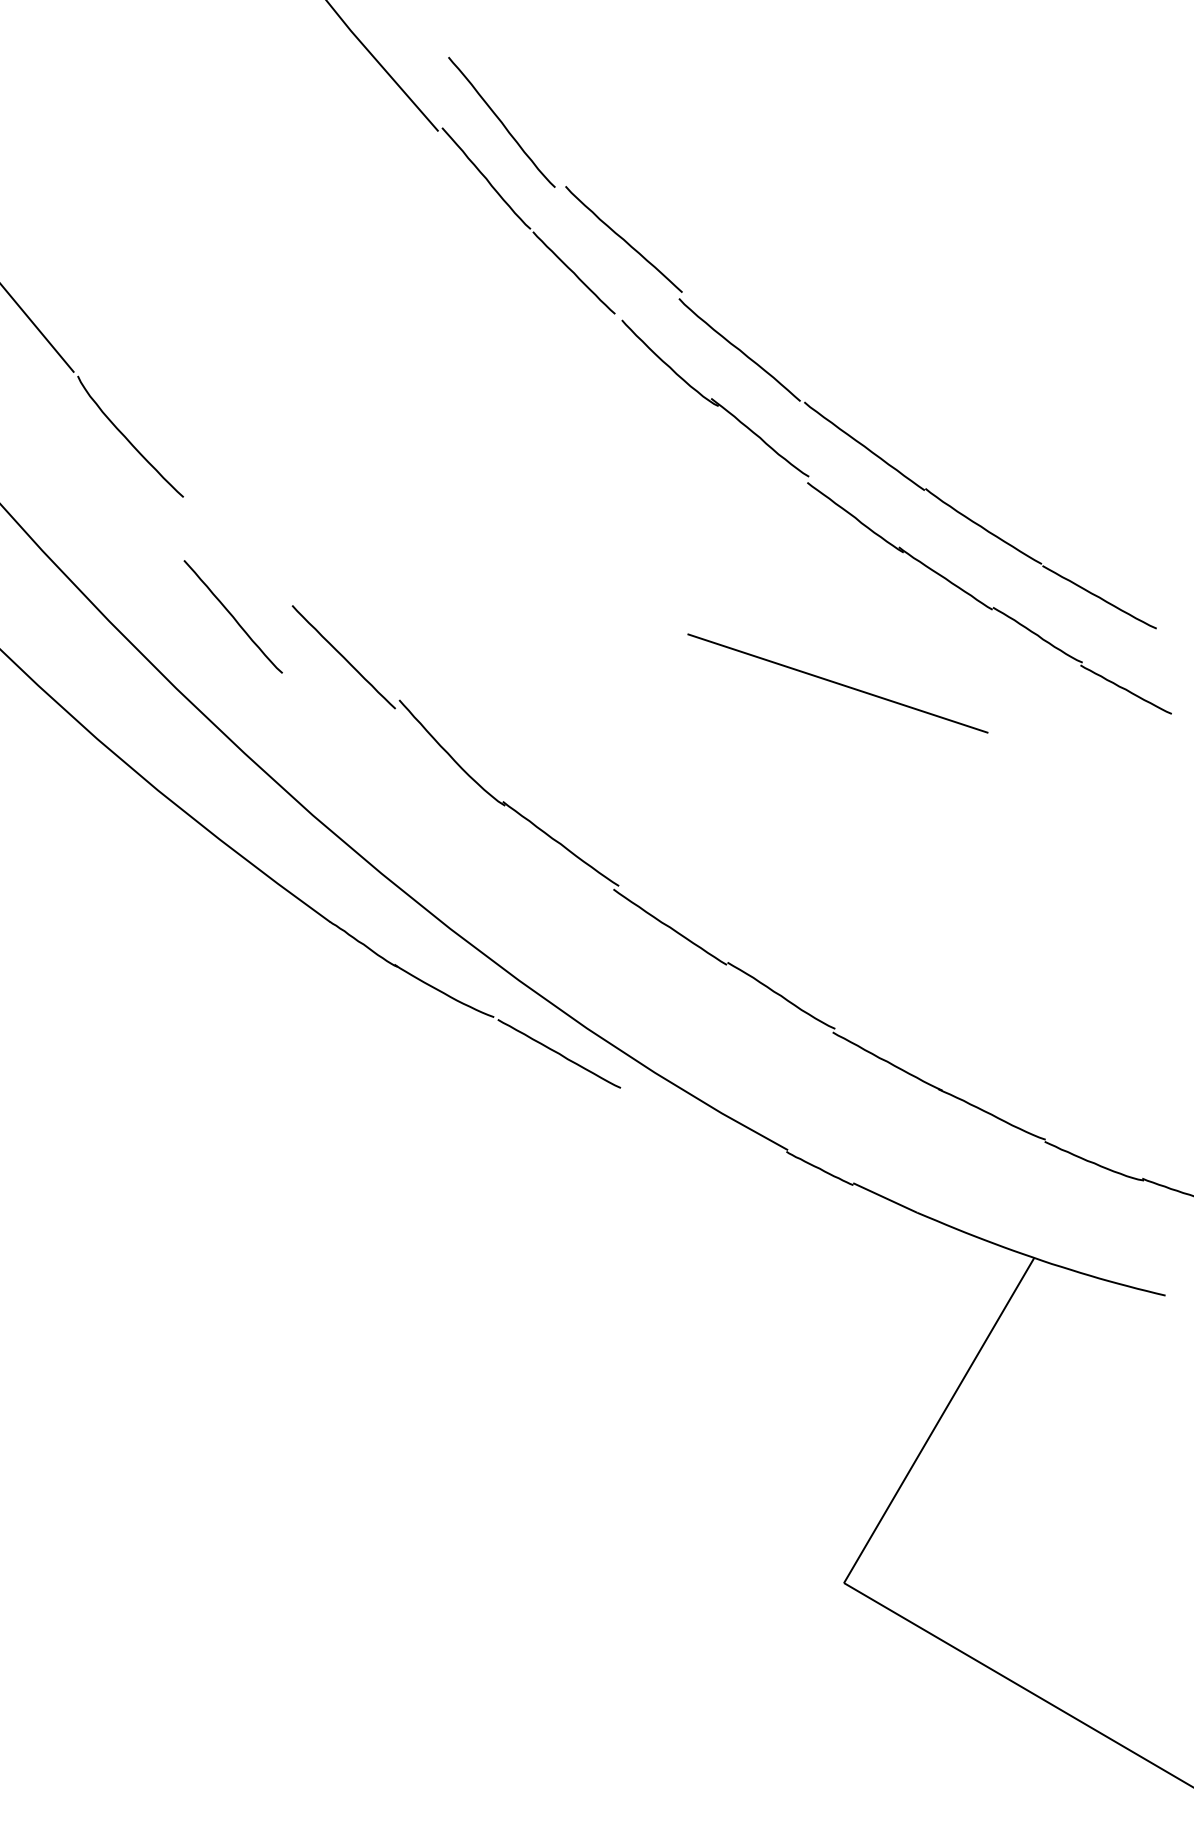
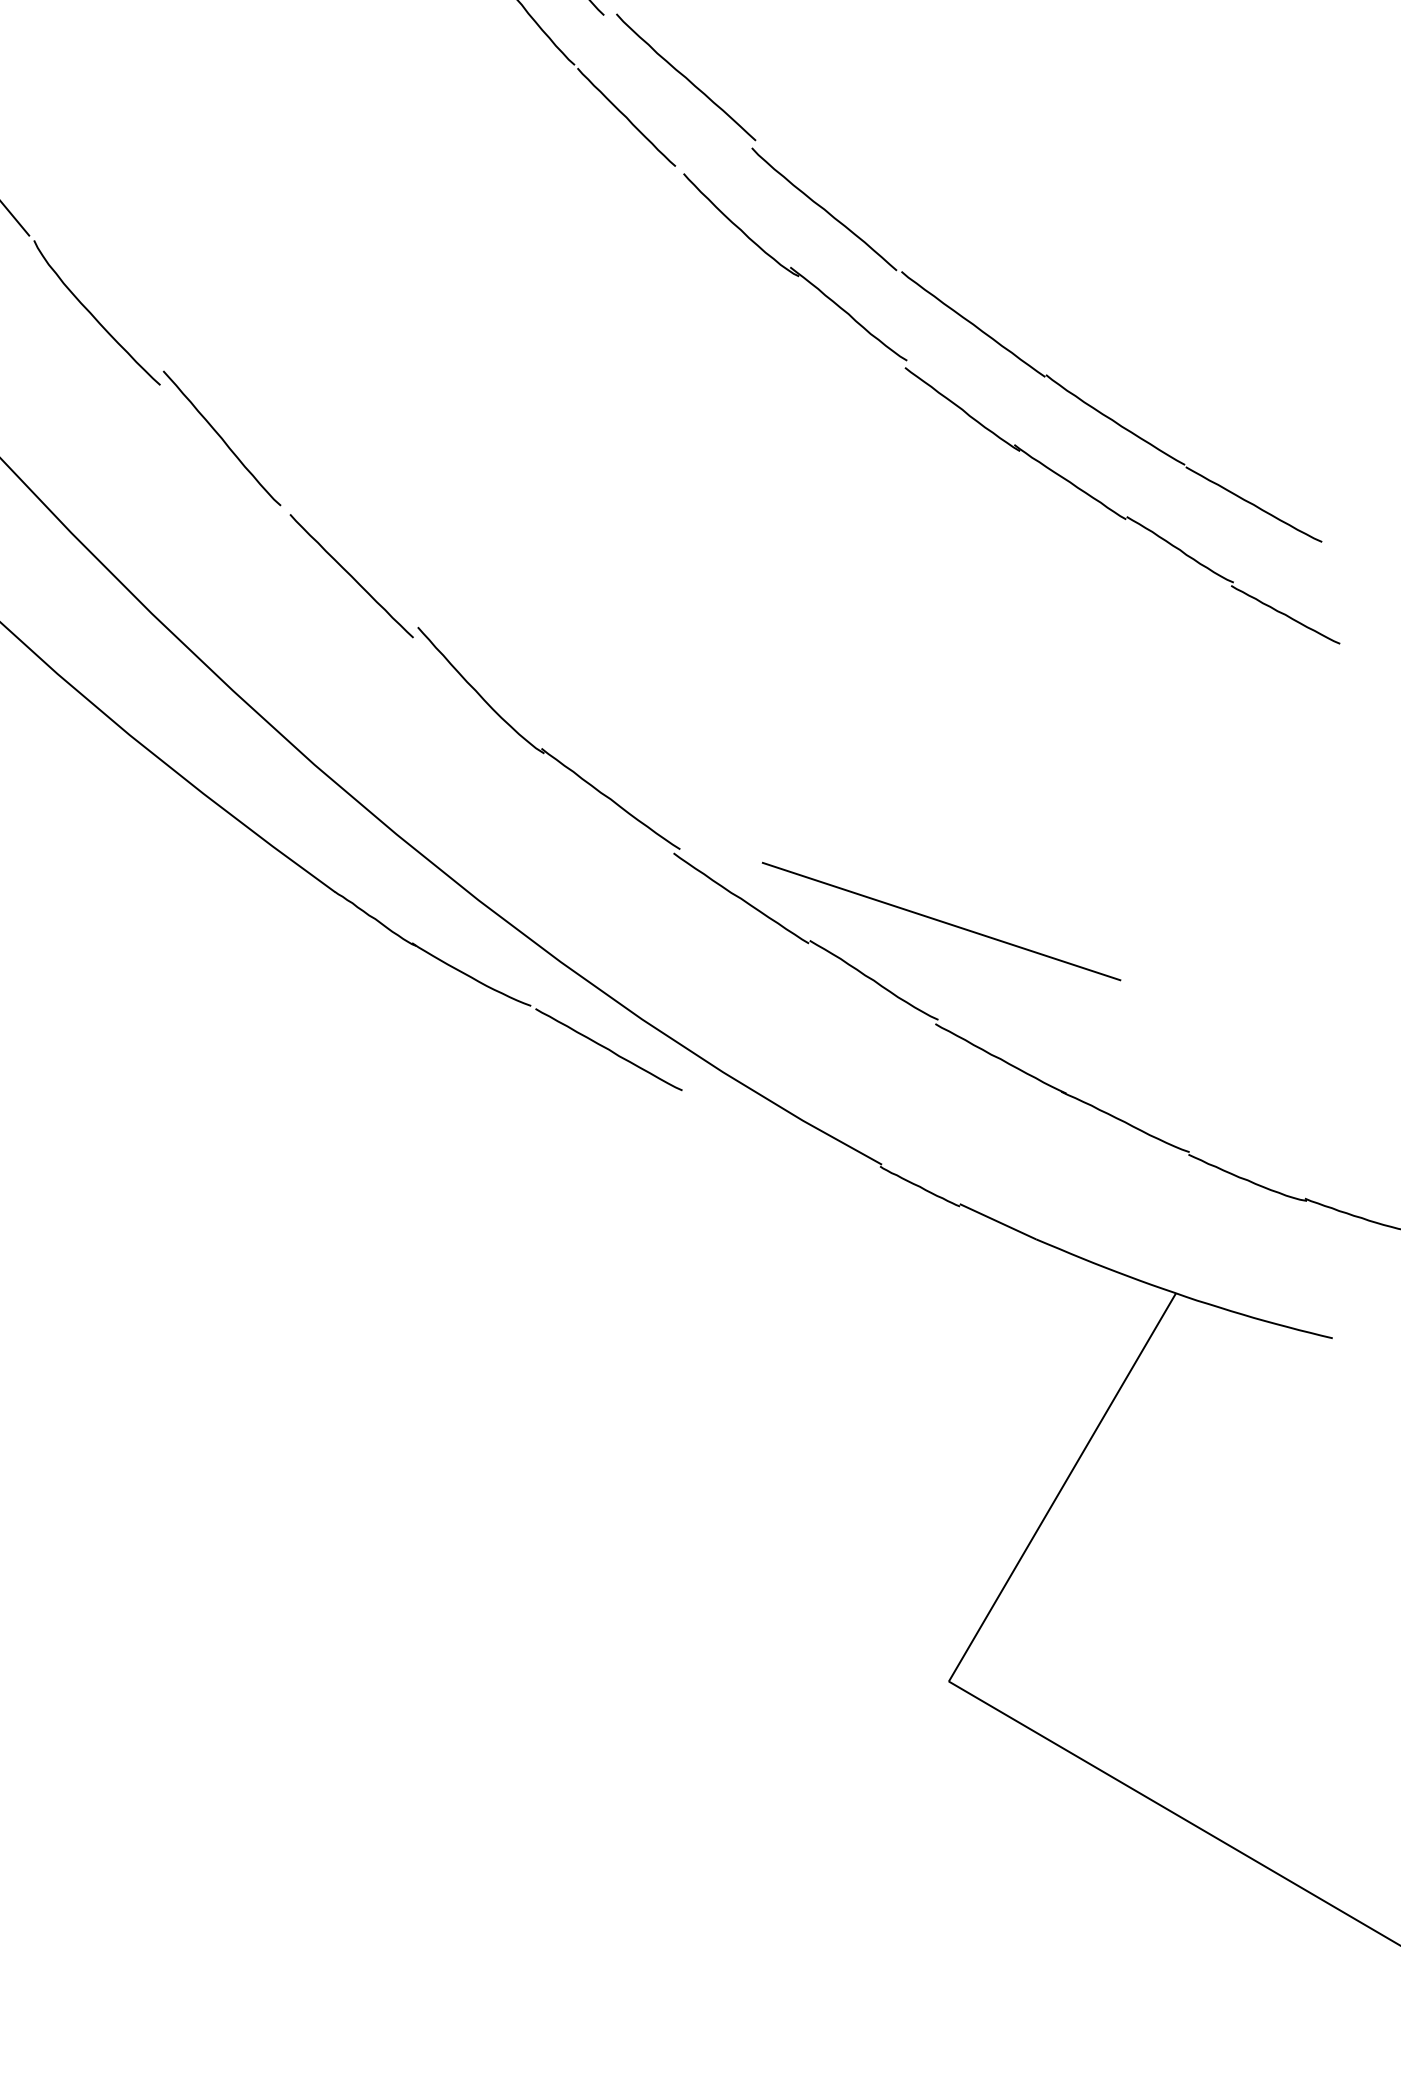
curve: (232, 616) -> (221, 437), moved
line: (837, 683) -> (941, 921), moved

